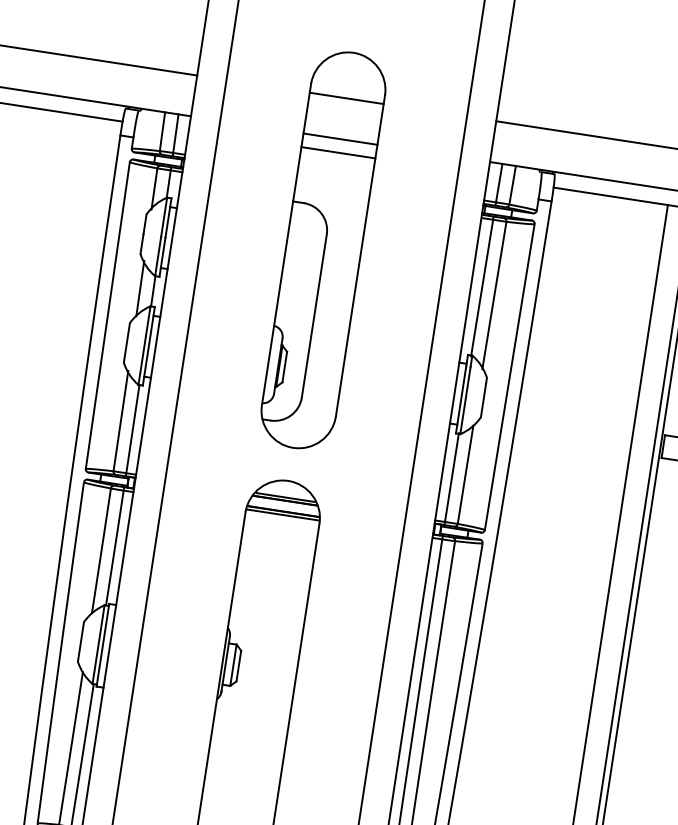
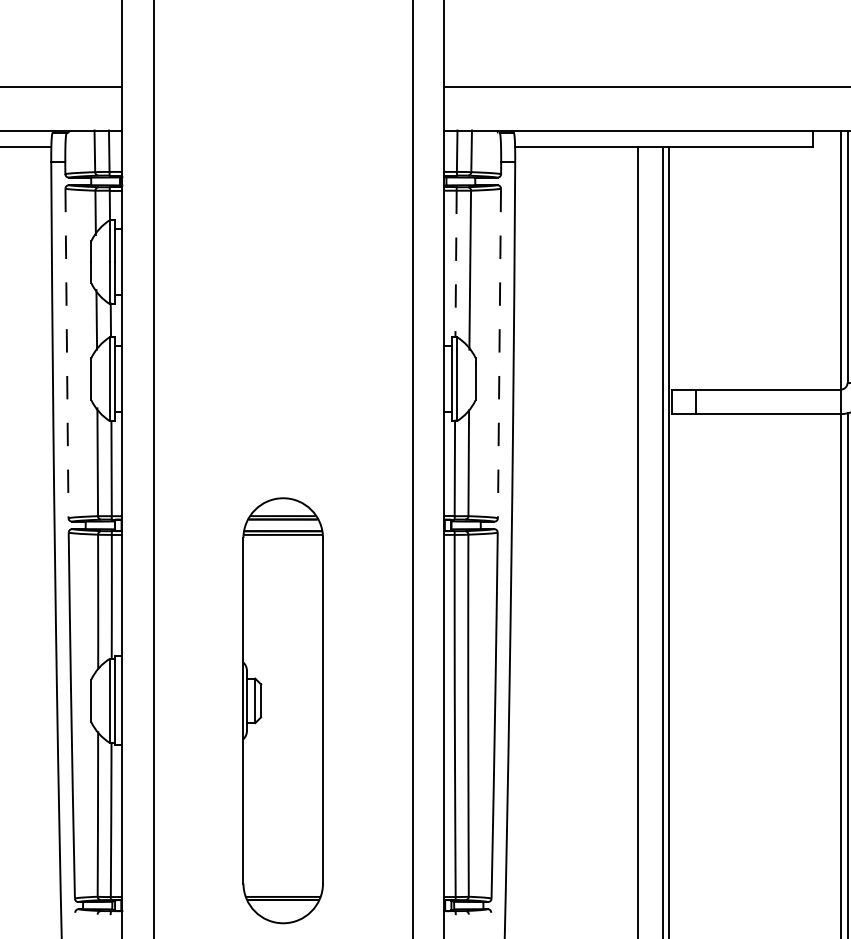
part: (322, 249) -> (282, 249), removed
line: (482, 288) -> (456, 264), solid -> dashed
line: (108, 315) -> (67, 353), solid -> dashed
line: (509, 377) -> (499, 353), solid -> dashed

